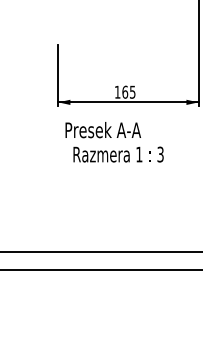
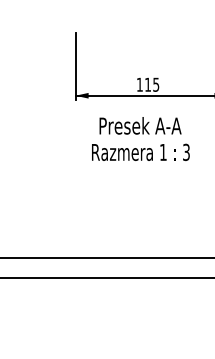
text: (125, 91) -> (148, 83), 165 -> 115
text: (102, 130) -> (139, 126), moved

